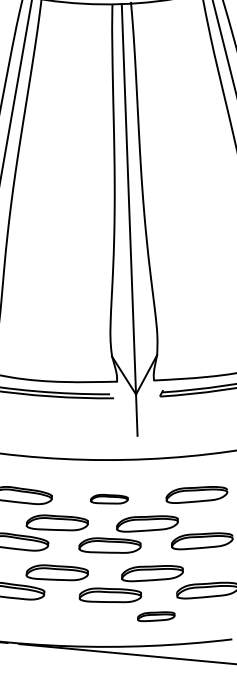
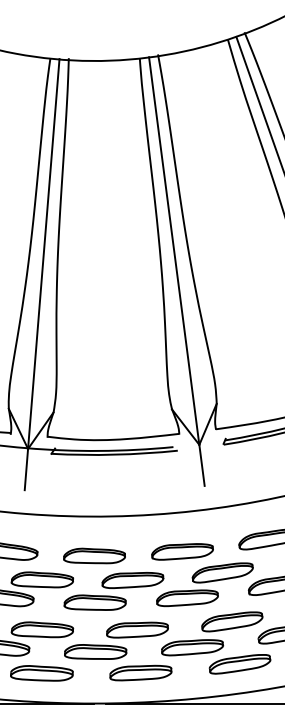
part: (109, 499) -> (182, 551), size x1.67
part: (56, 615) -> (140, 672), added
part: (155, 616) -> (239, 664), size x1.67

